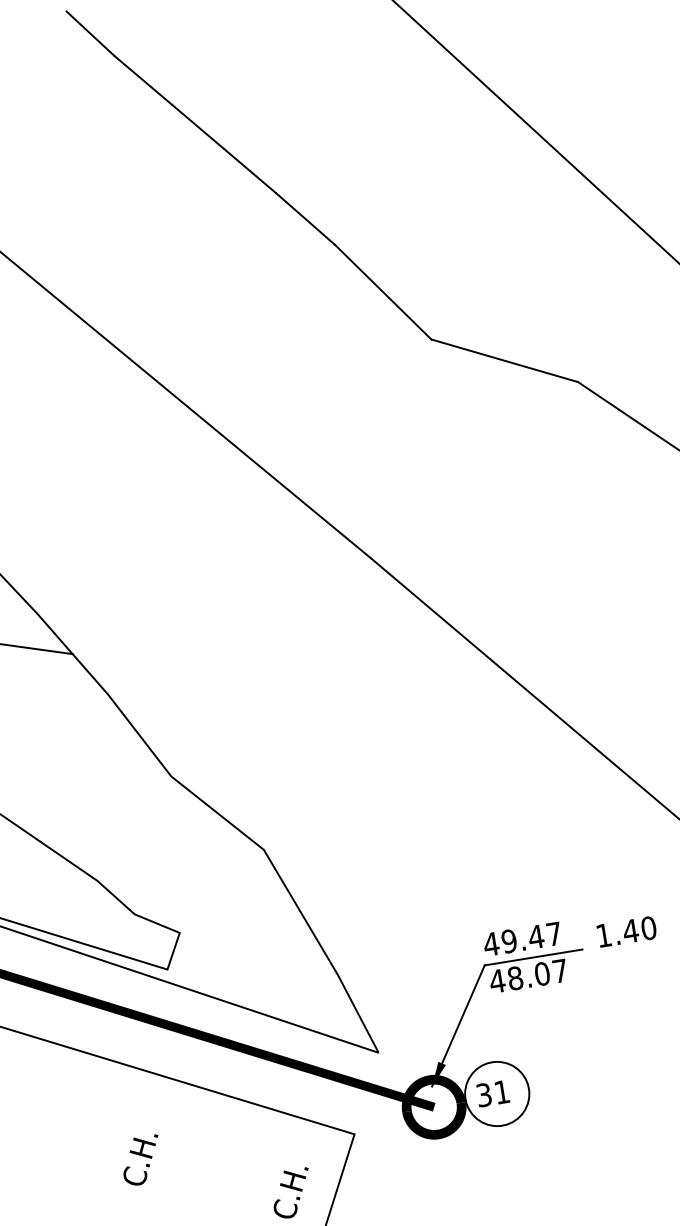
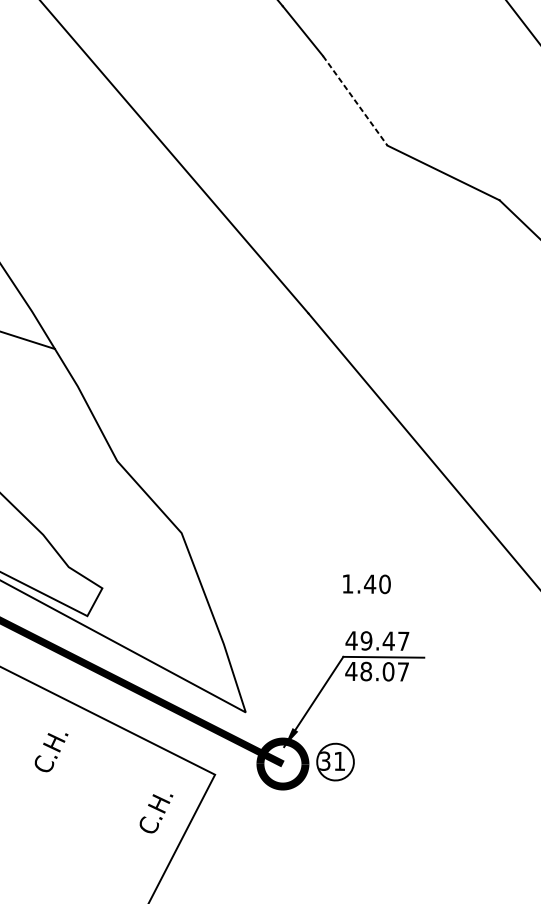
line: (383, 292) -> (355, 101), solid -> dashed
text: (626, 931) -> (366, 583), moved
circle: (497, 1093) -> (335, 761), size x0.7
text: (140, 1159) -> (50, 751), moved

